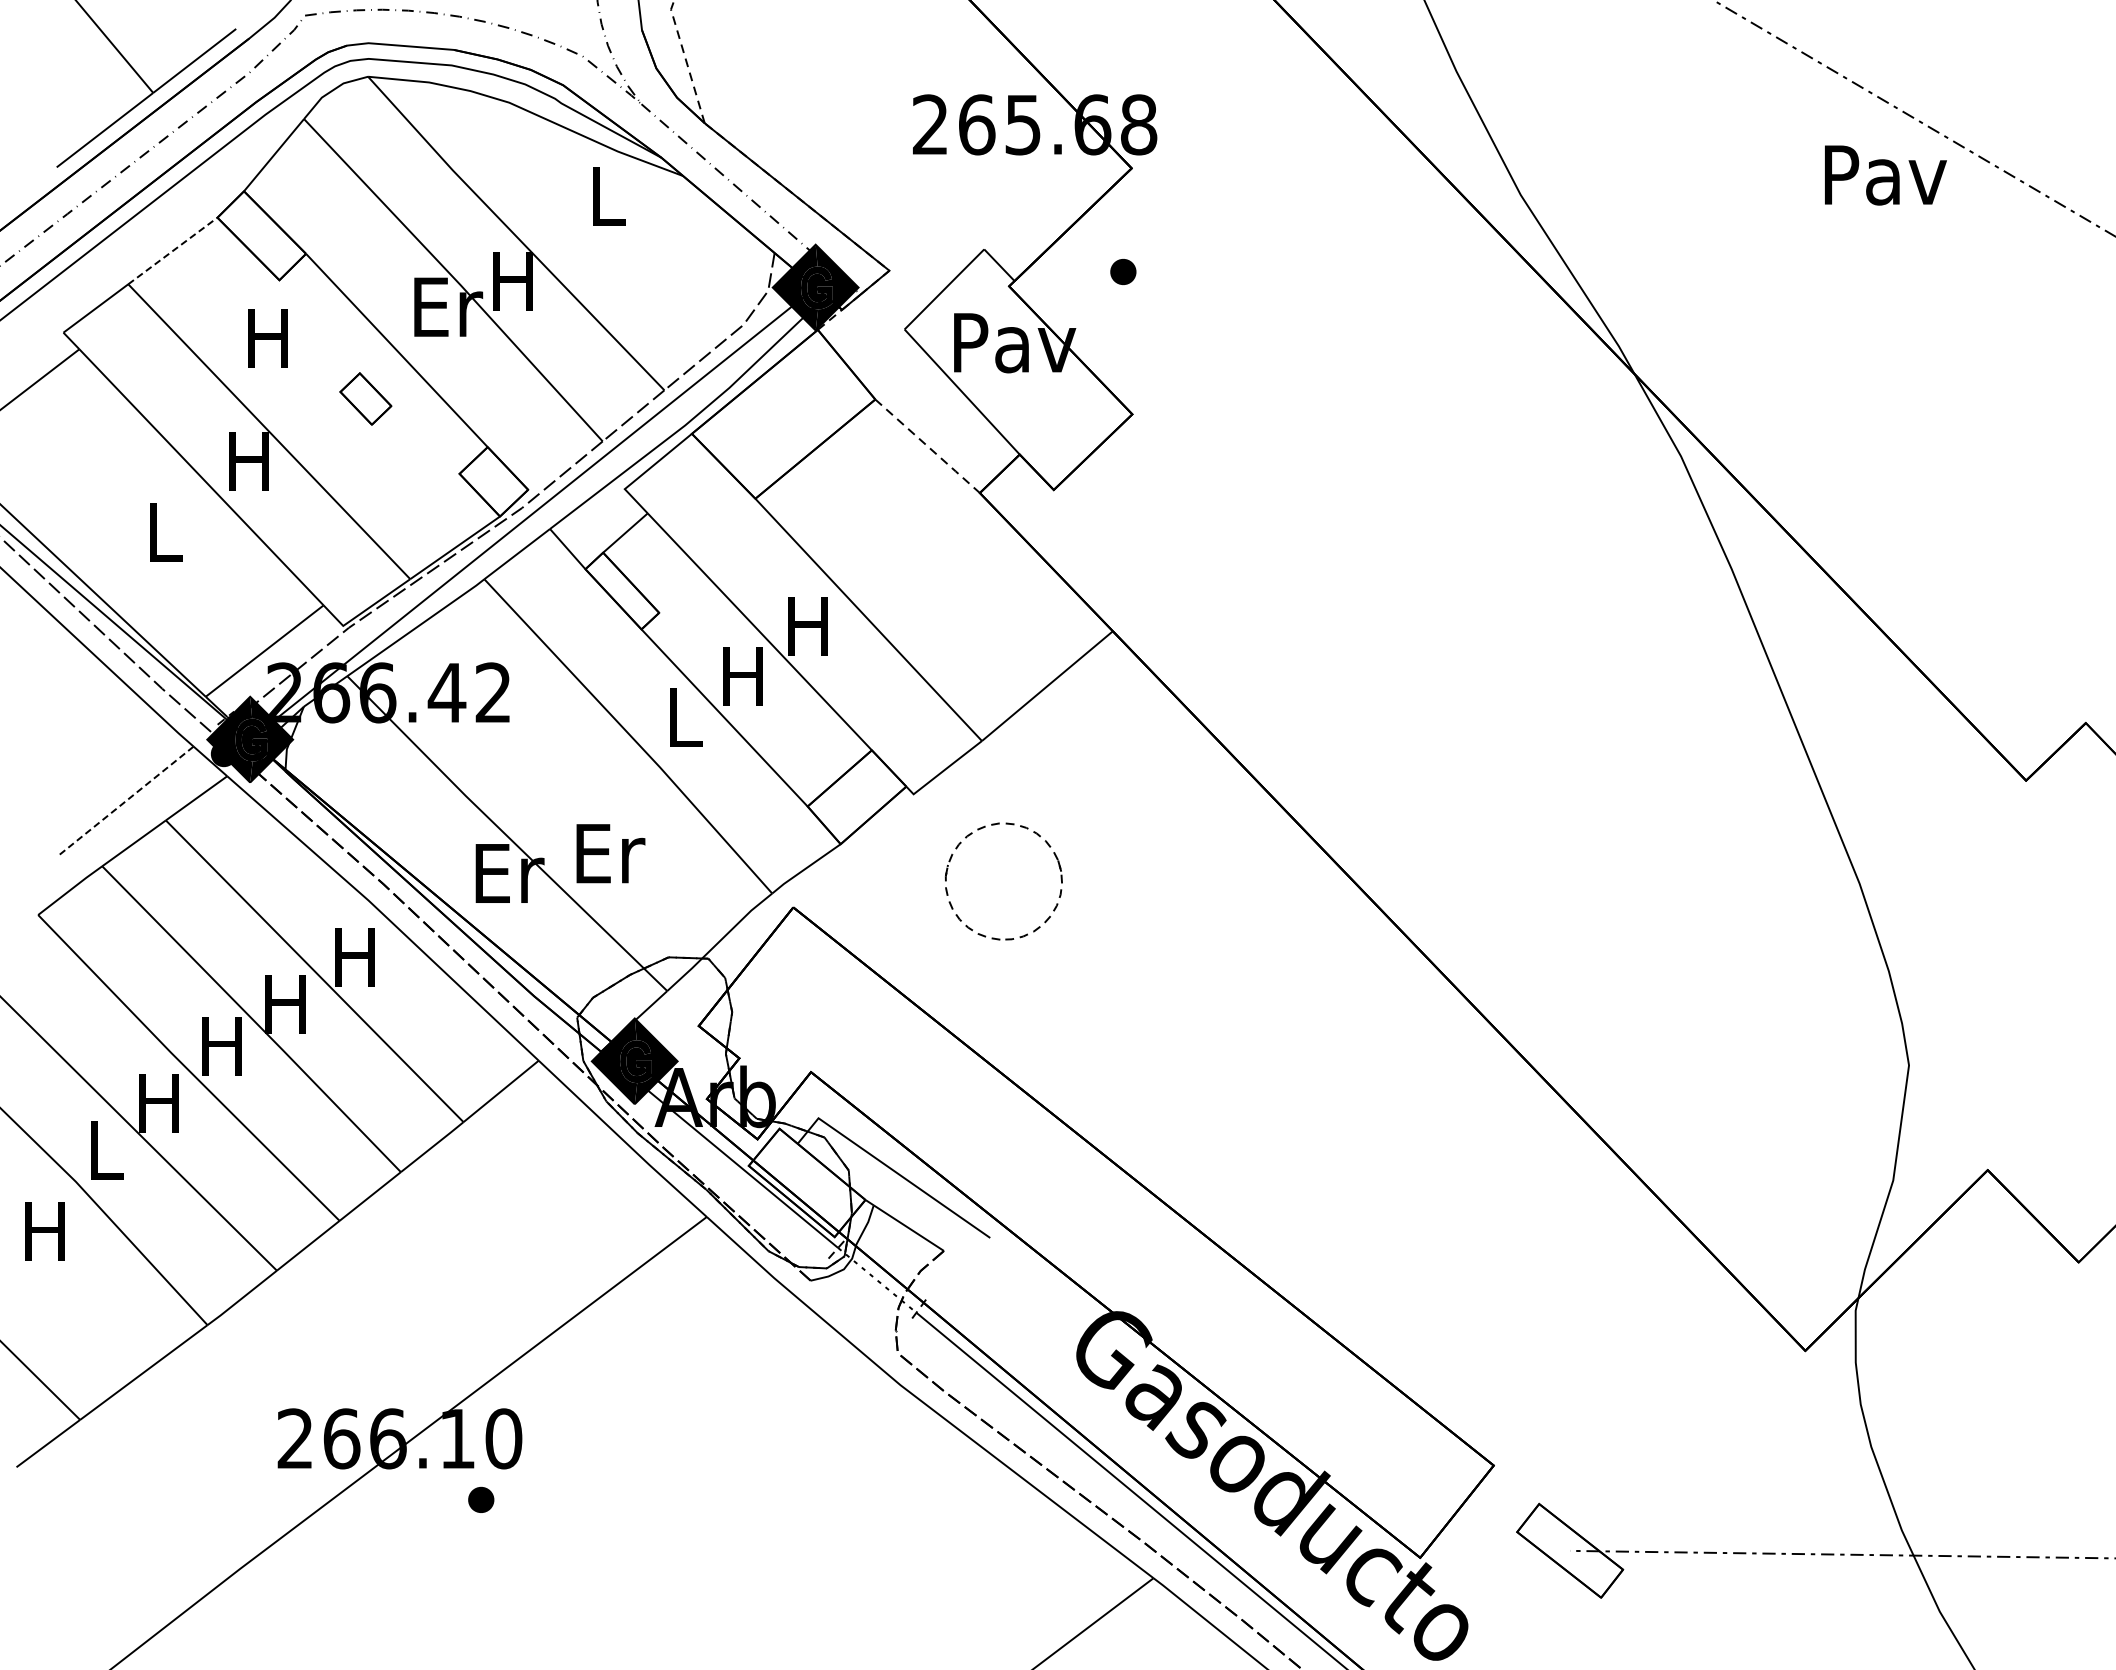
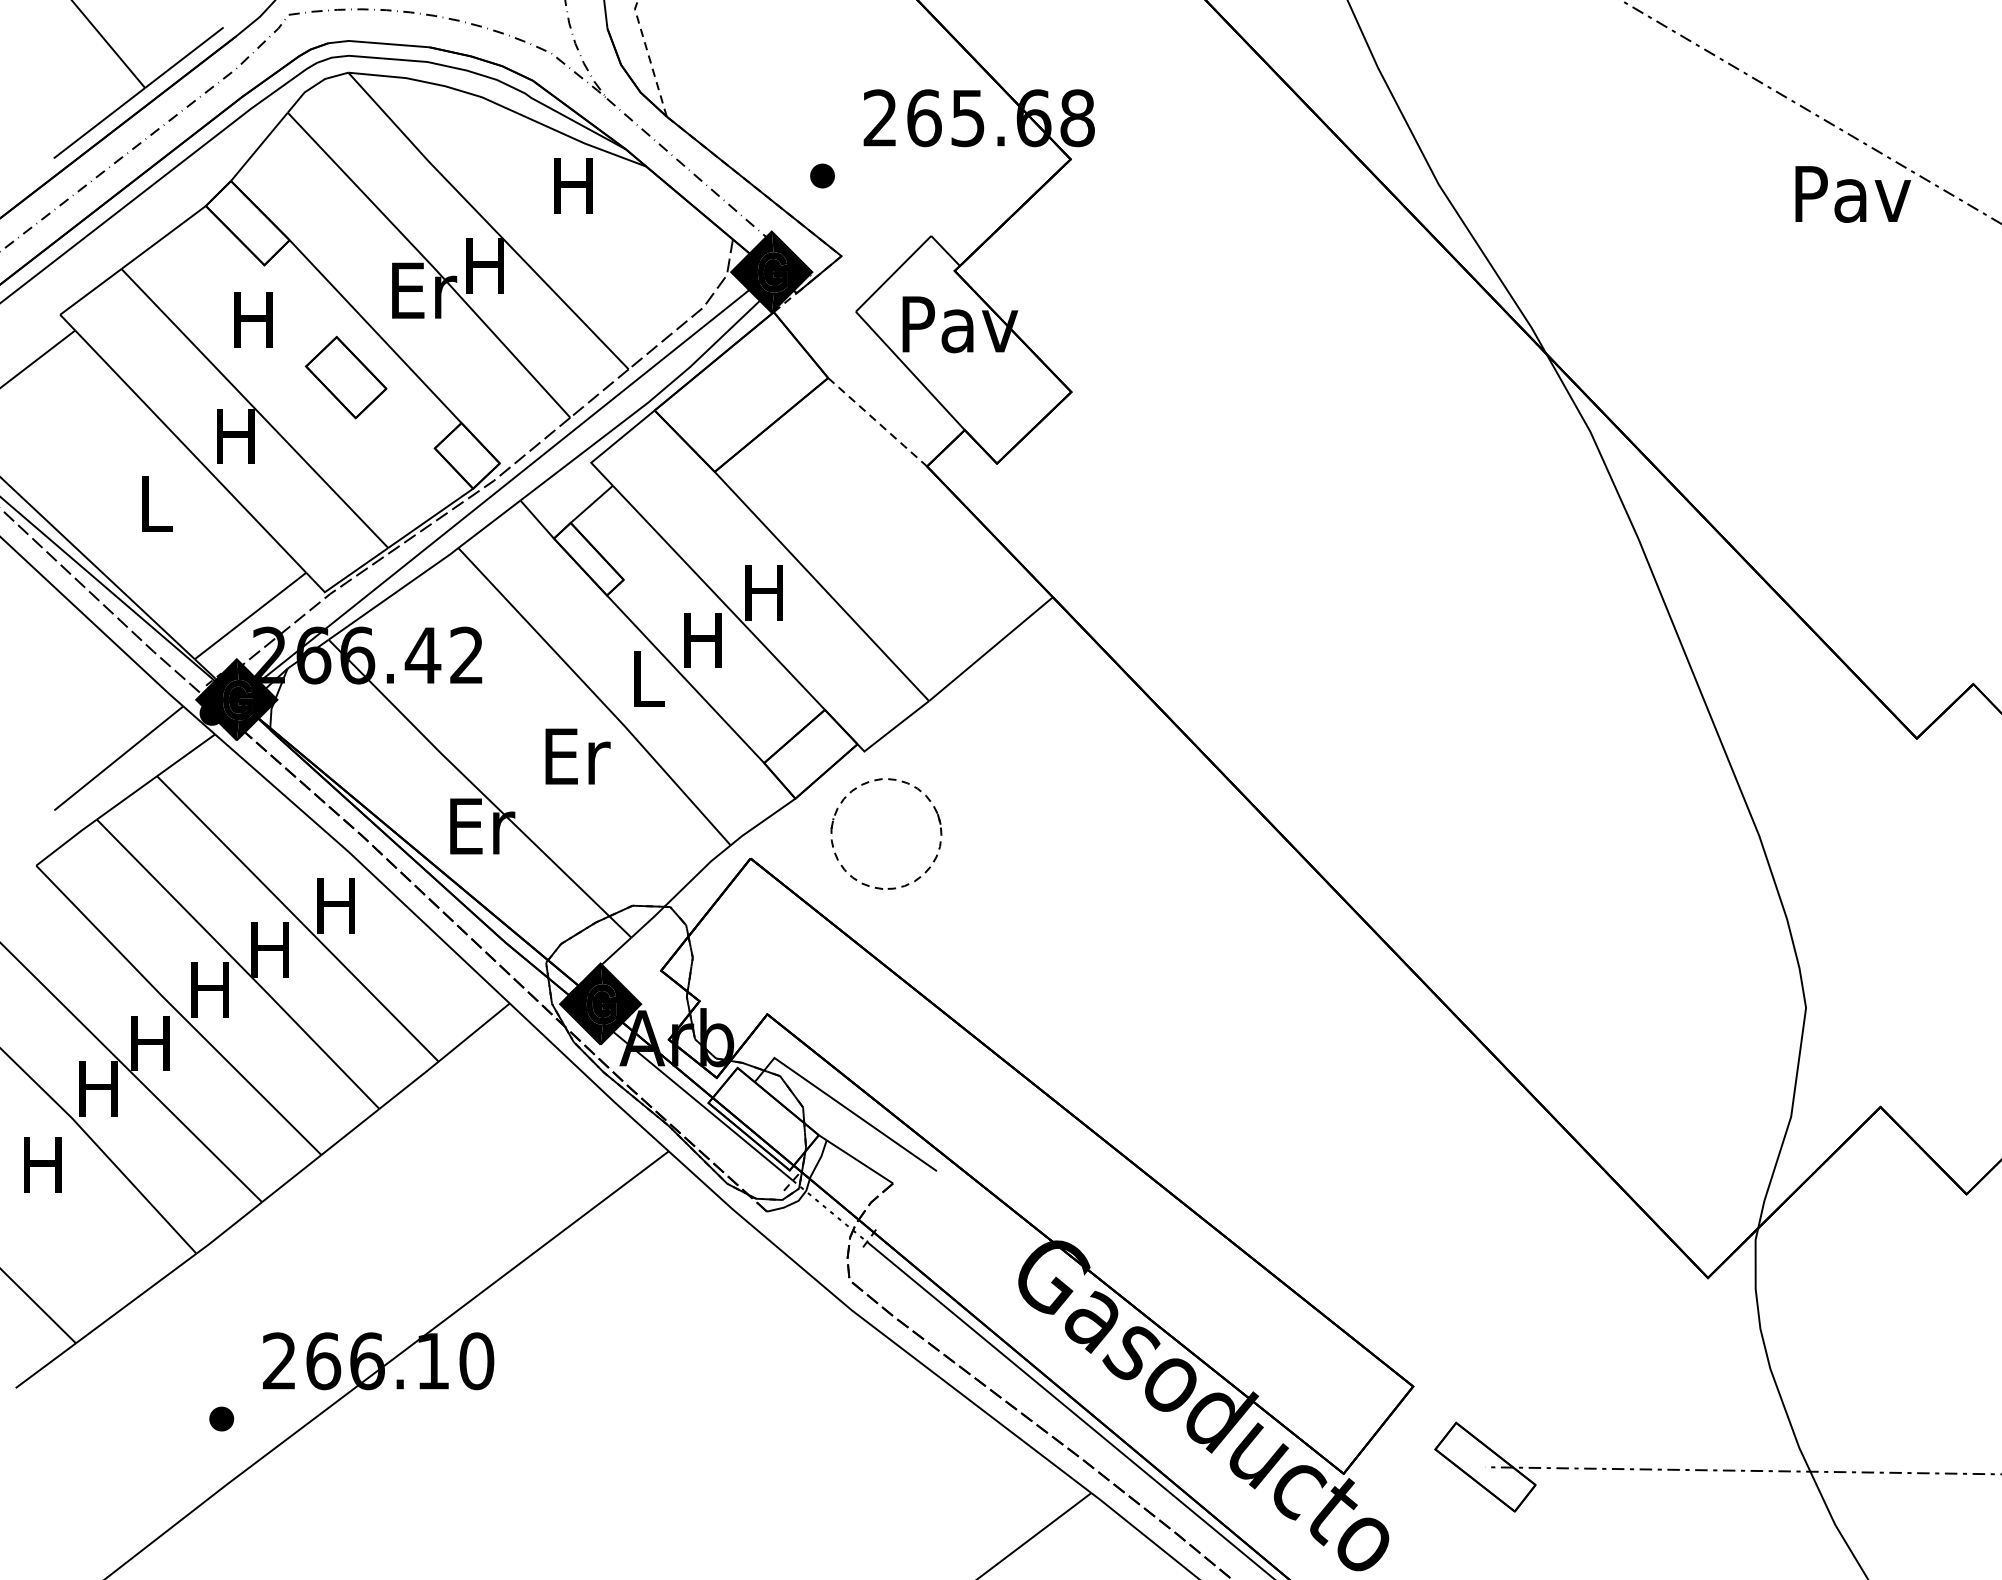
text: (1885, 175) -> (1852, 194), moved
text: (605, 196) -> (572, 185), L -> H
line: (172, 251) -> (163, 238), dashed -> solid
part: (1123, 271) -> (822, 175), moved
part: (365, 398) -> (345, 377), size x1.67
line: (125, 801) -> (118, 758), dashed -> solid
text: (610, 853) -> (577, 756), moved
part: (948, 893) -> (834, 845), moved
text: (103, 1150) -> (98, 1088), L -> H
part: (481, 1499) -> (221, 1418), moved

